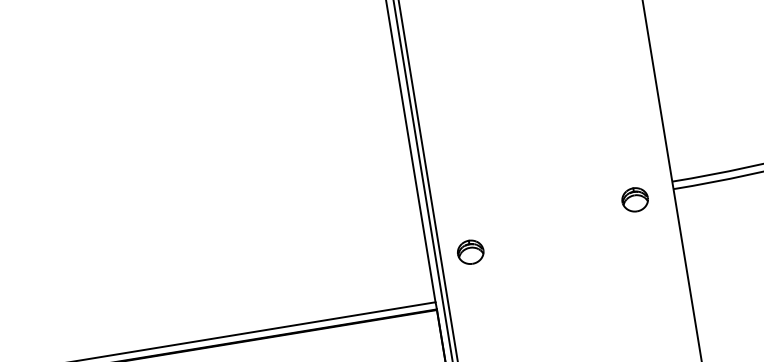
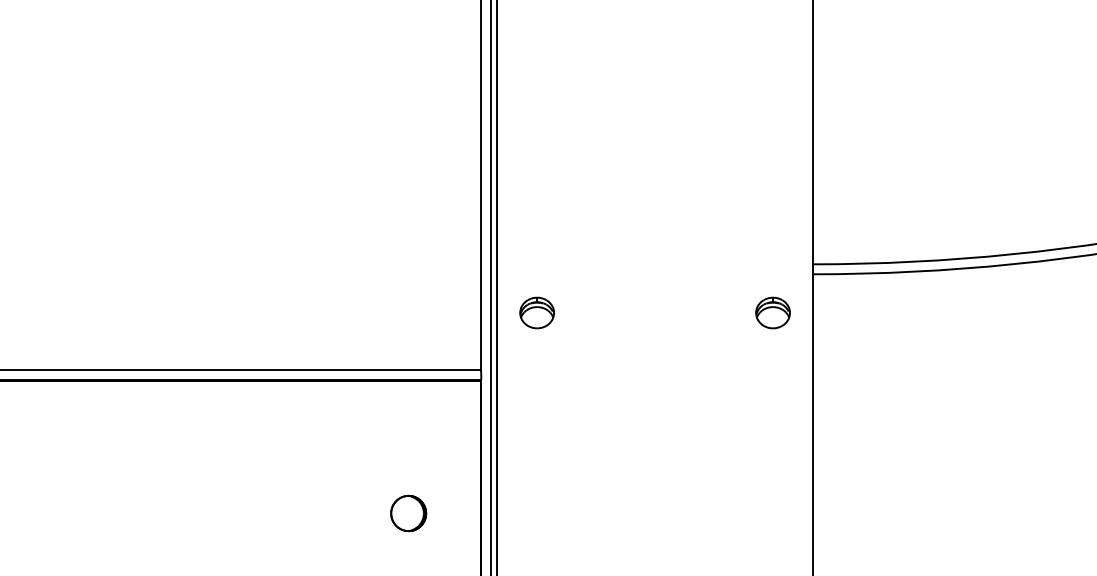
part: (634, 199) -> (772, 312), moved

